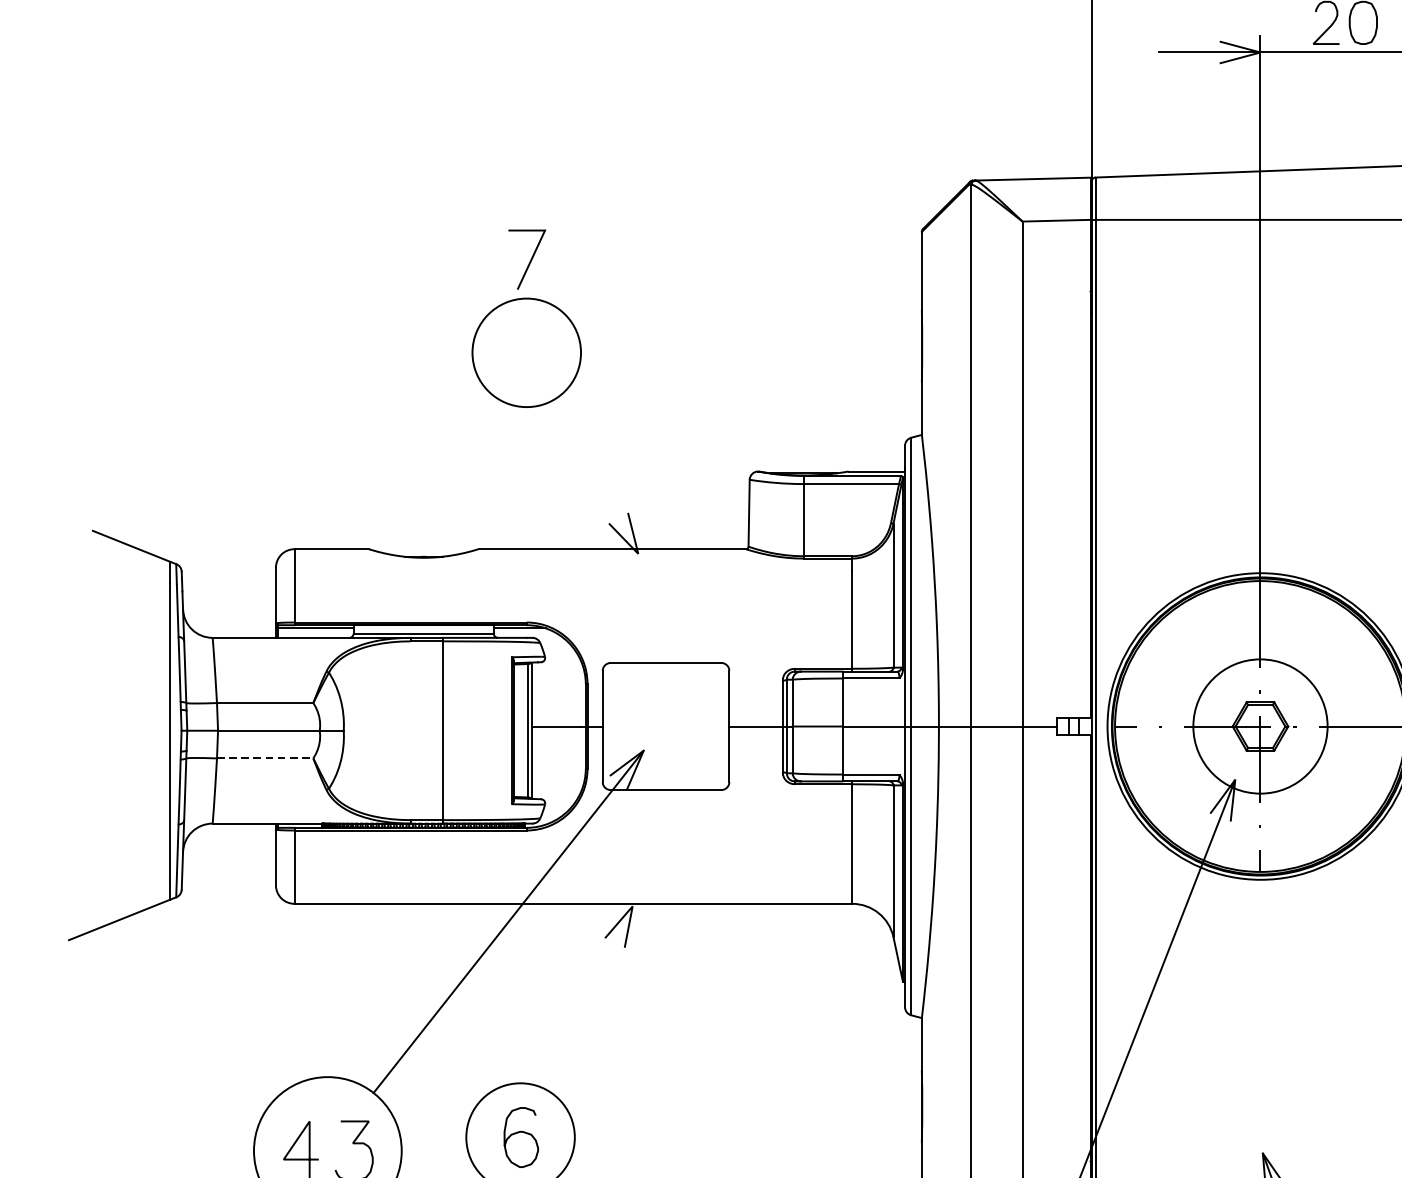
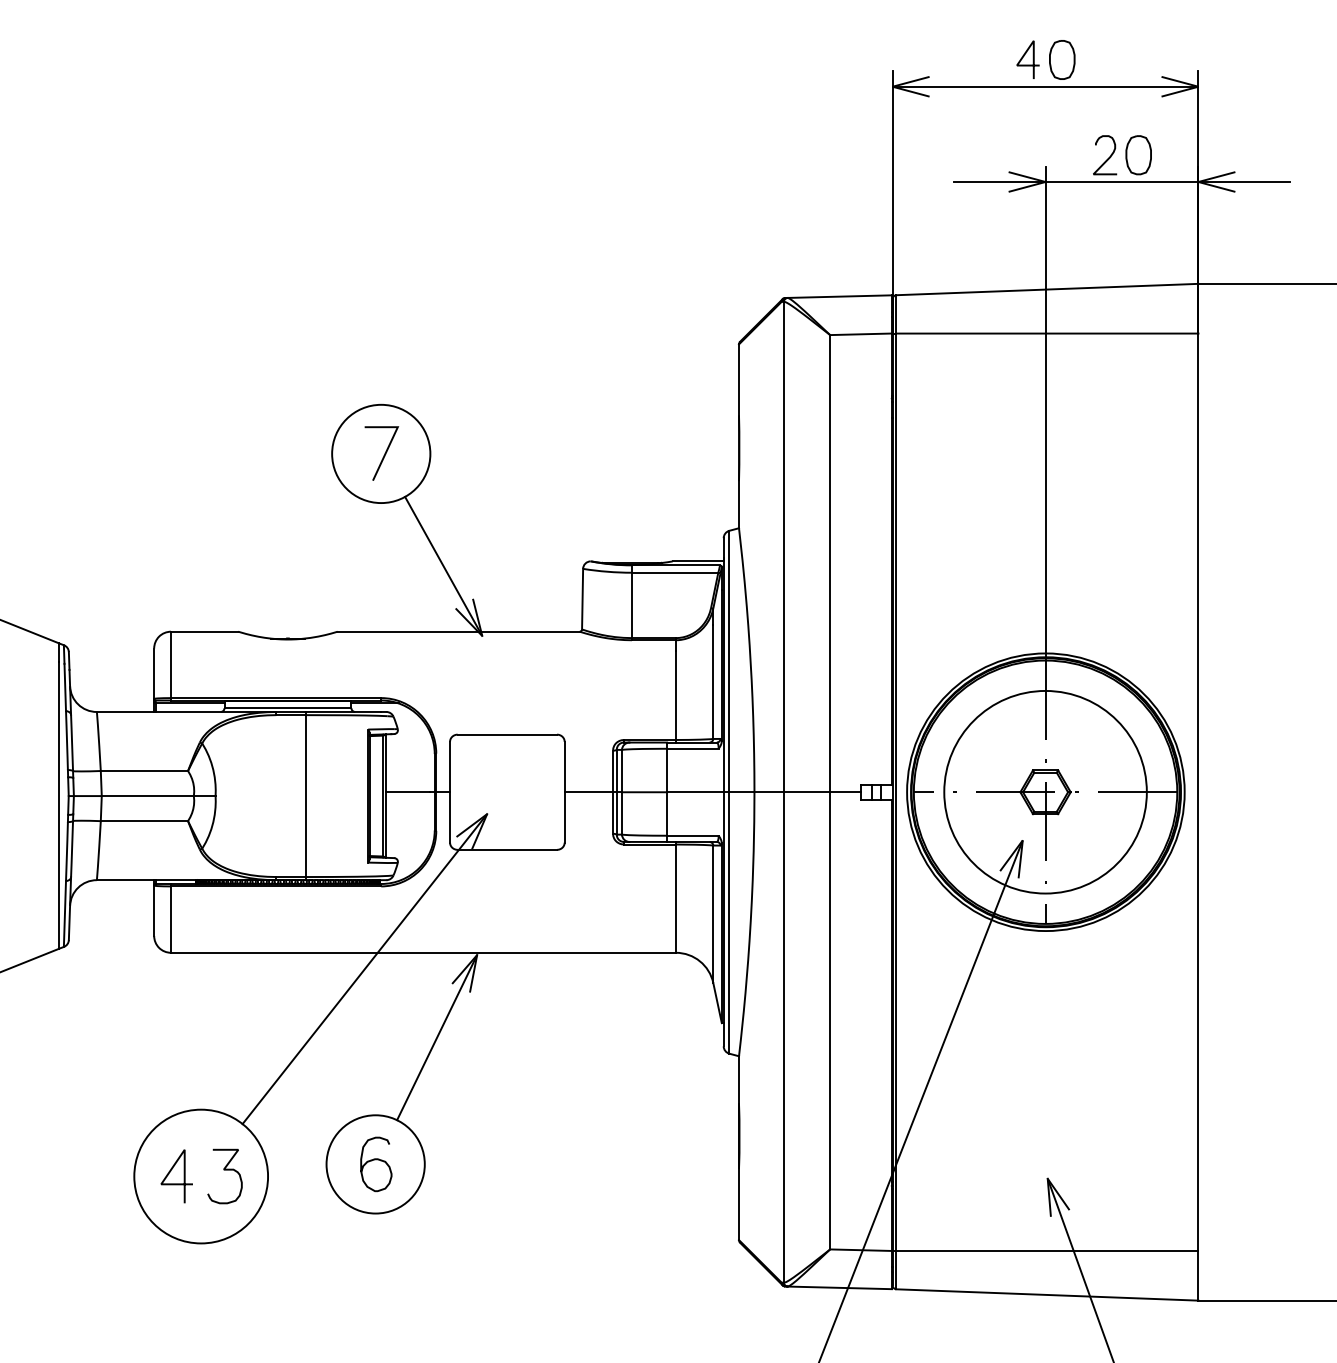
line: (529, 261) -> (383, 455), moved
line: (595, 476) -> (443, 565), added
circle: (1260, 725) -> (1045, 791), size x1.67
line: (265, 758) -> (144, 821), dashed -> solid
line: (588, 997) -> (437, 1037), added

